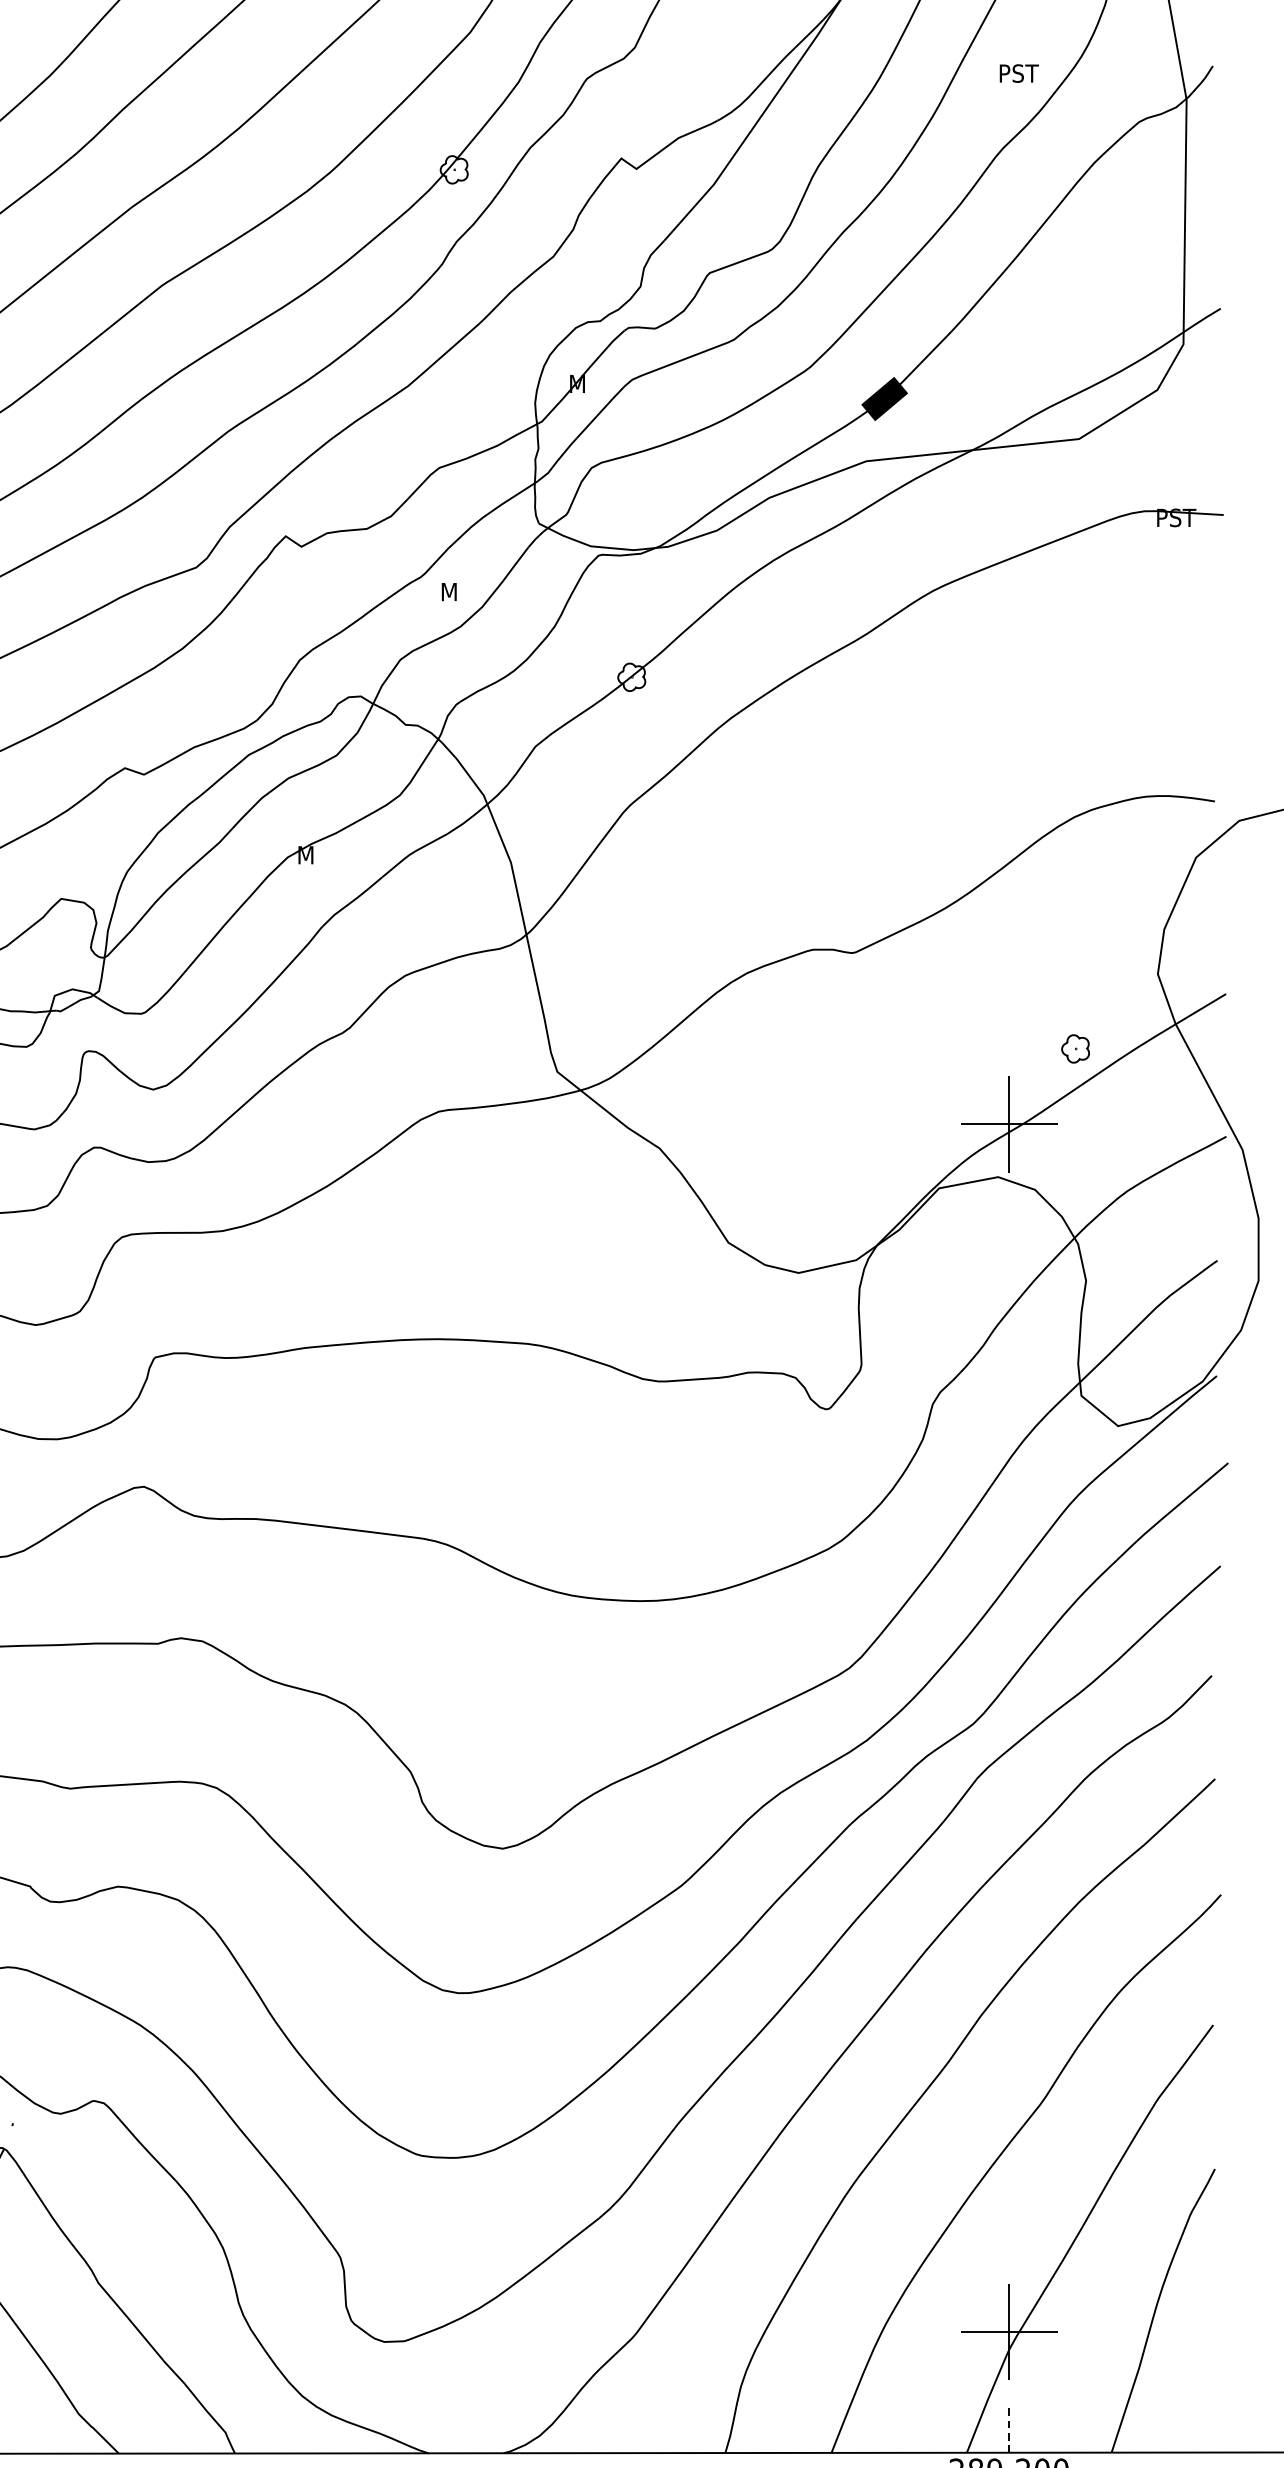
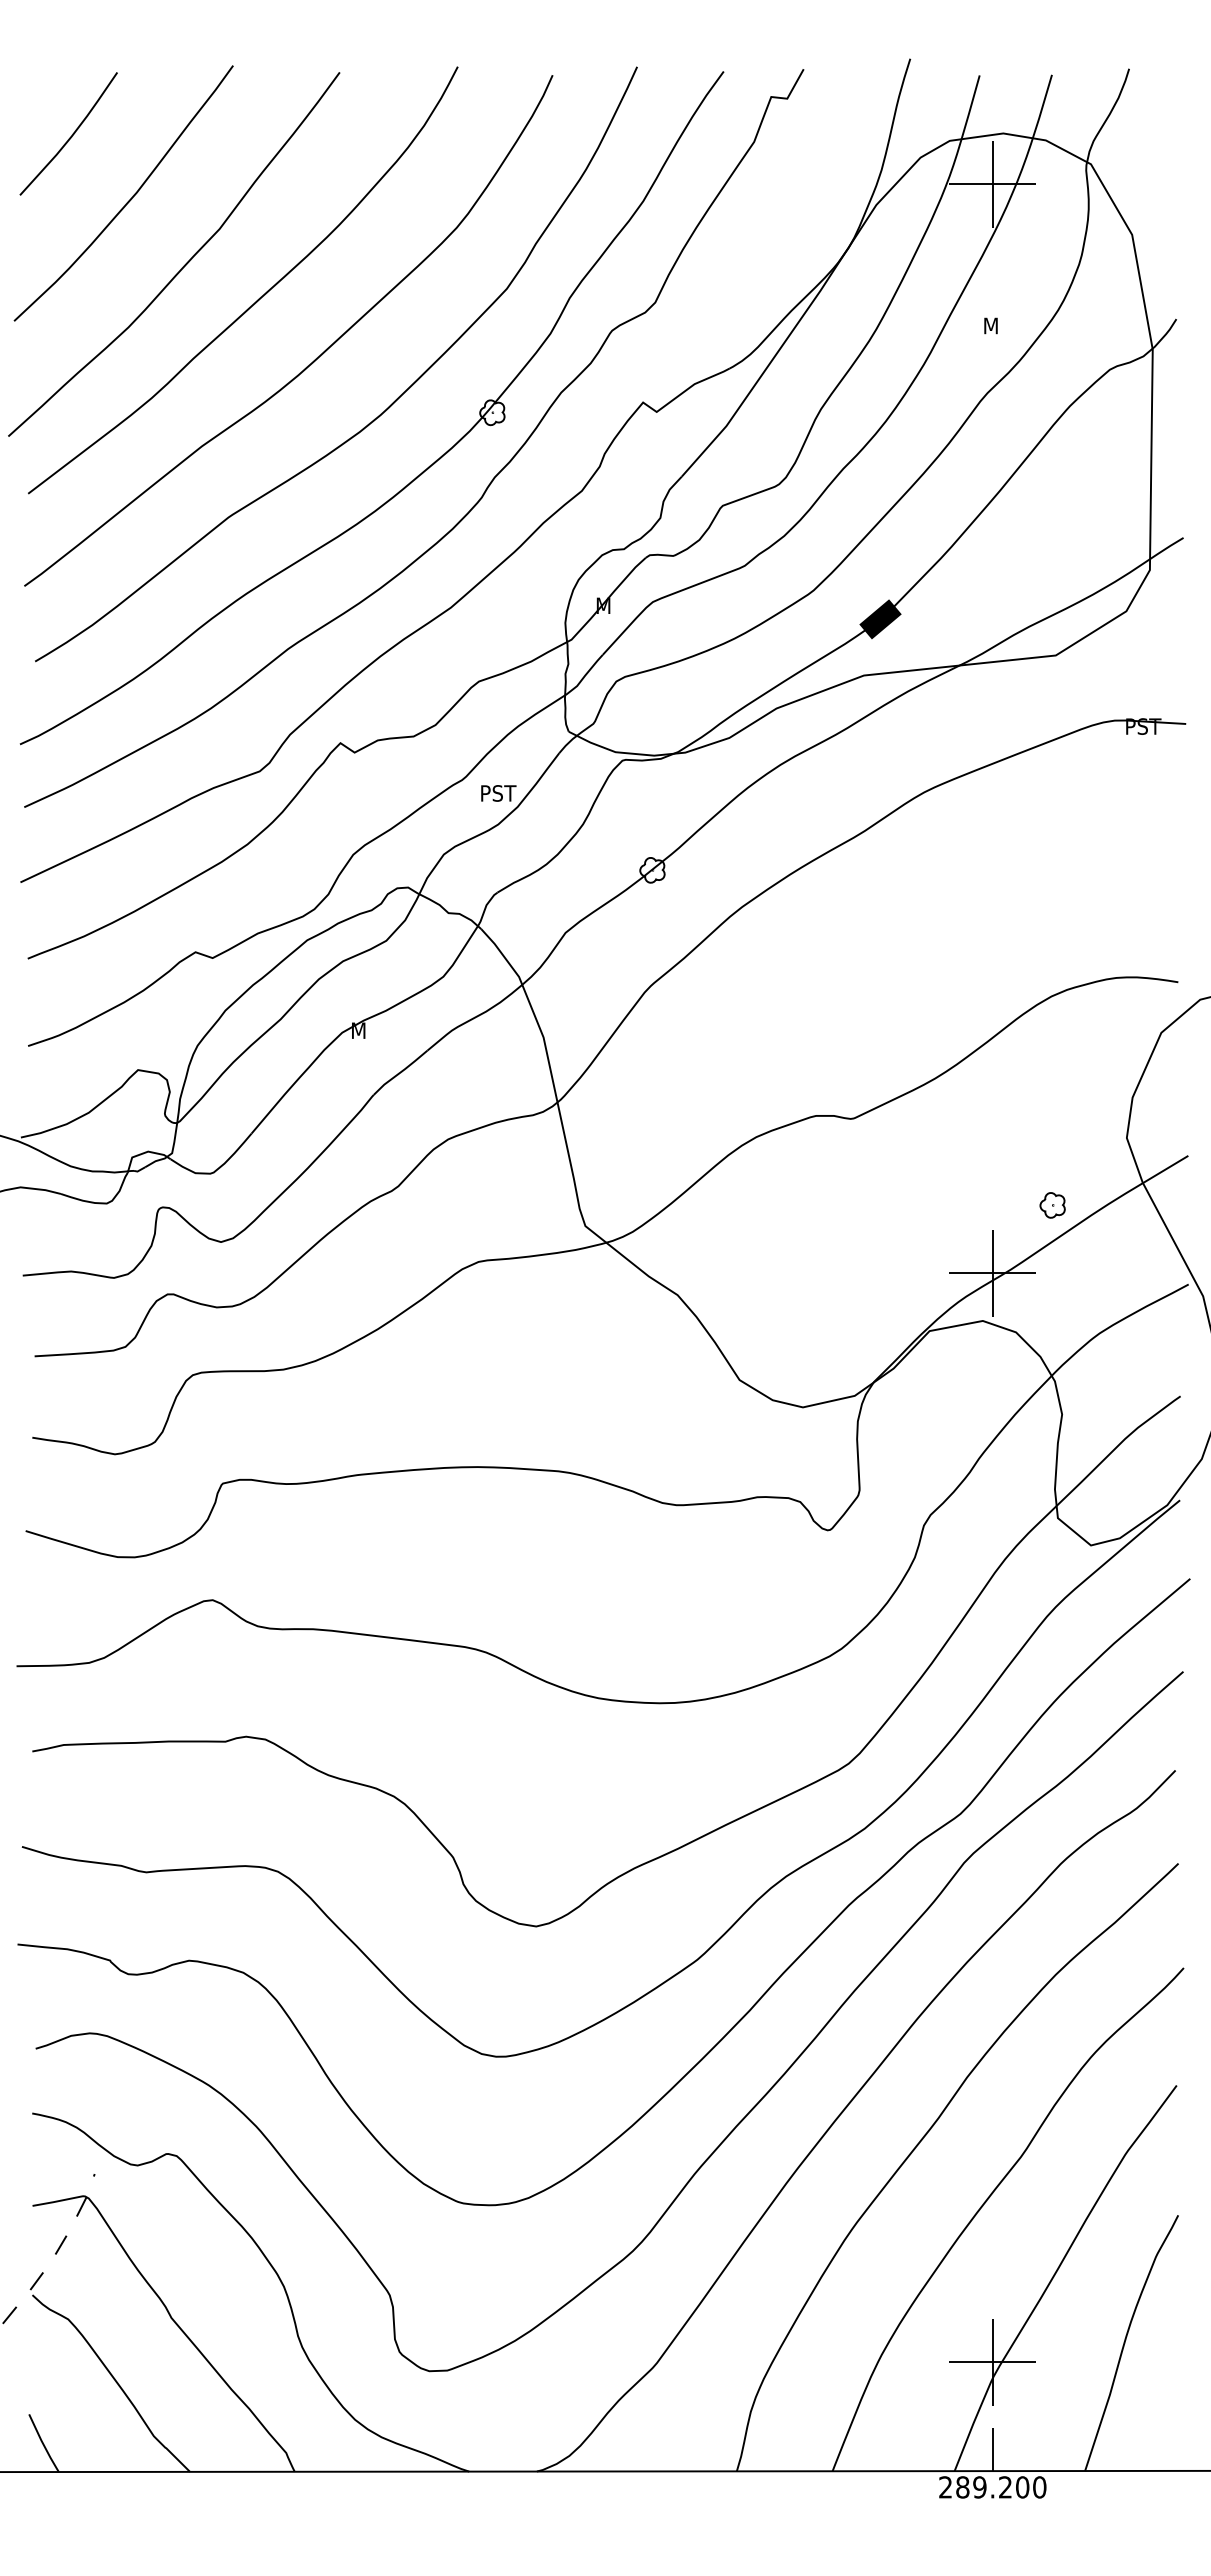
text: (1019, 73) -> (1002, 325), PST -> M
text: (462, 592) -> (499, 793), M -> PST
line: (1008, 2428) -> (992, 2449), dashed -> solid

